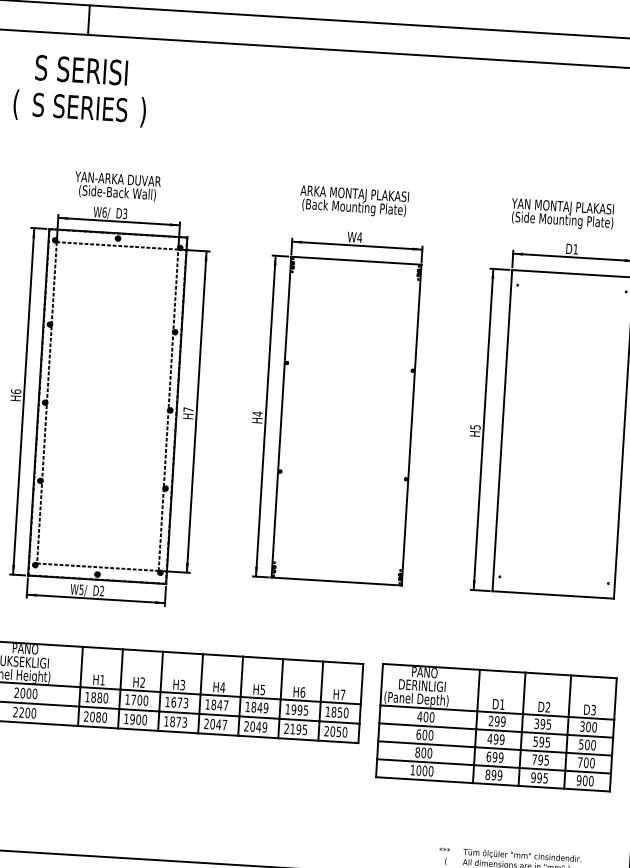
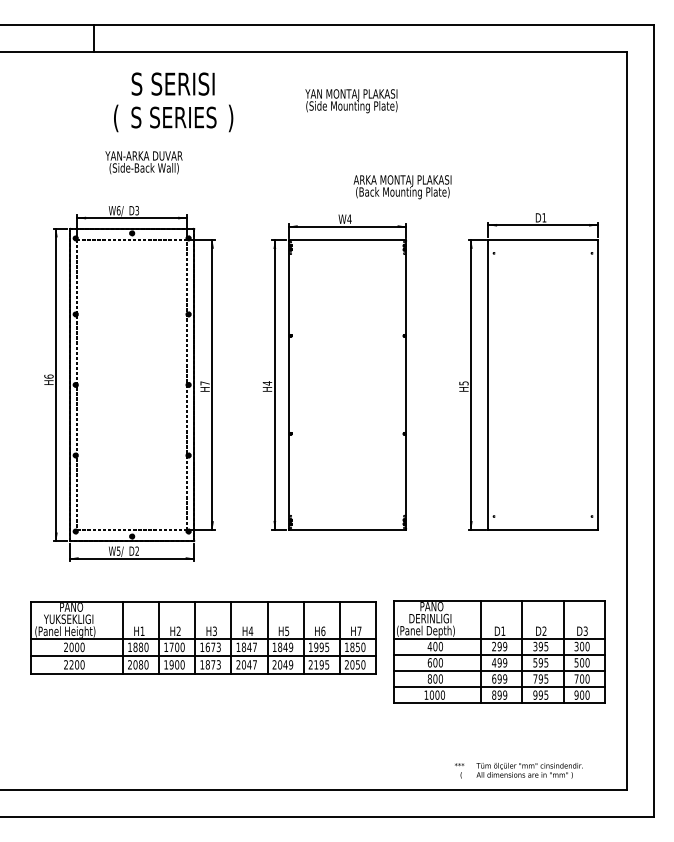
text: (80, 90) -> (173, 102), moved
text: (117, 186) -> (143, 162), moved
text: (354, 202) -> (402, 187), moved
text: (562, 214) -> (351, 101), moved

